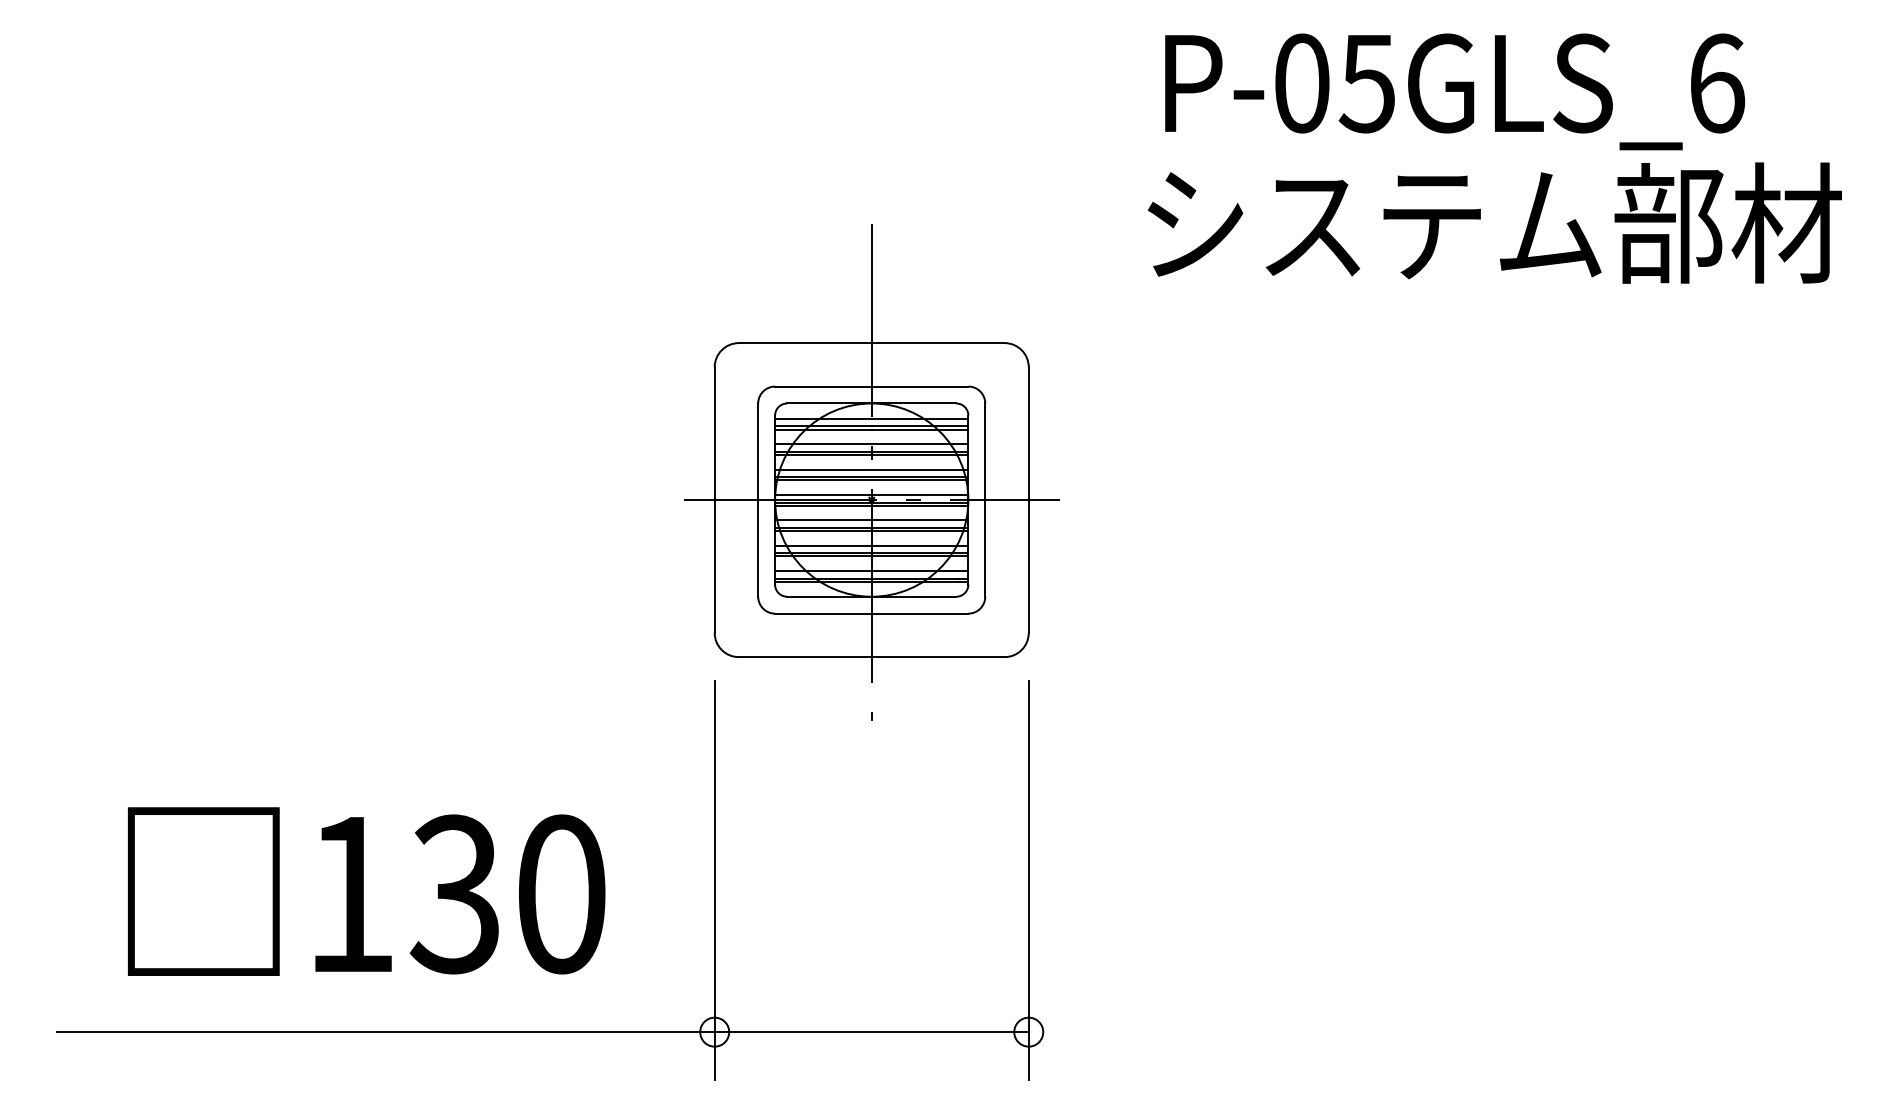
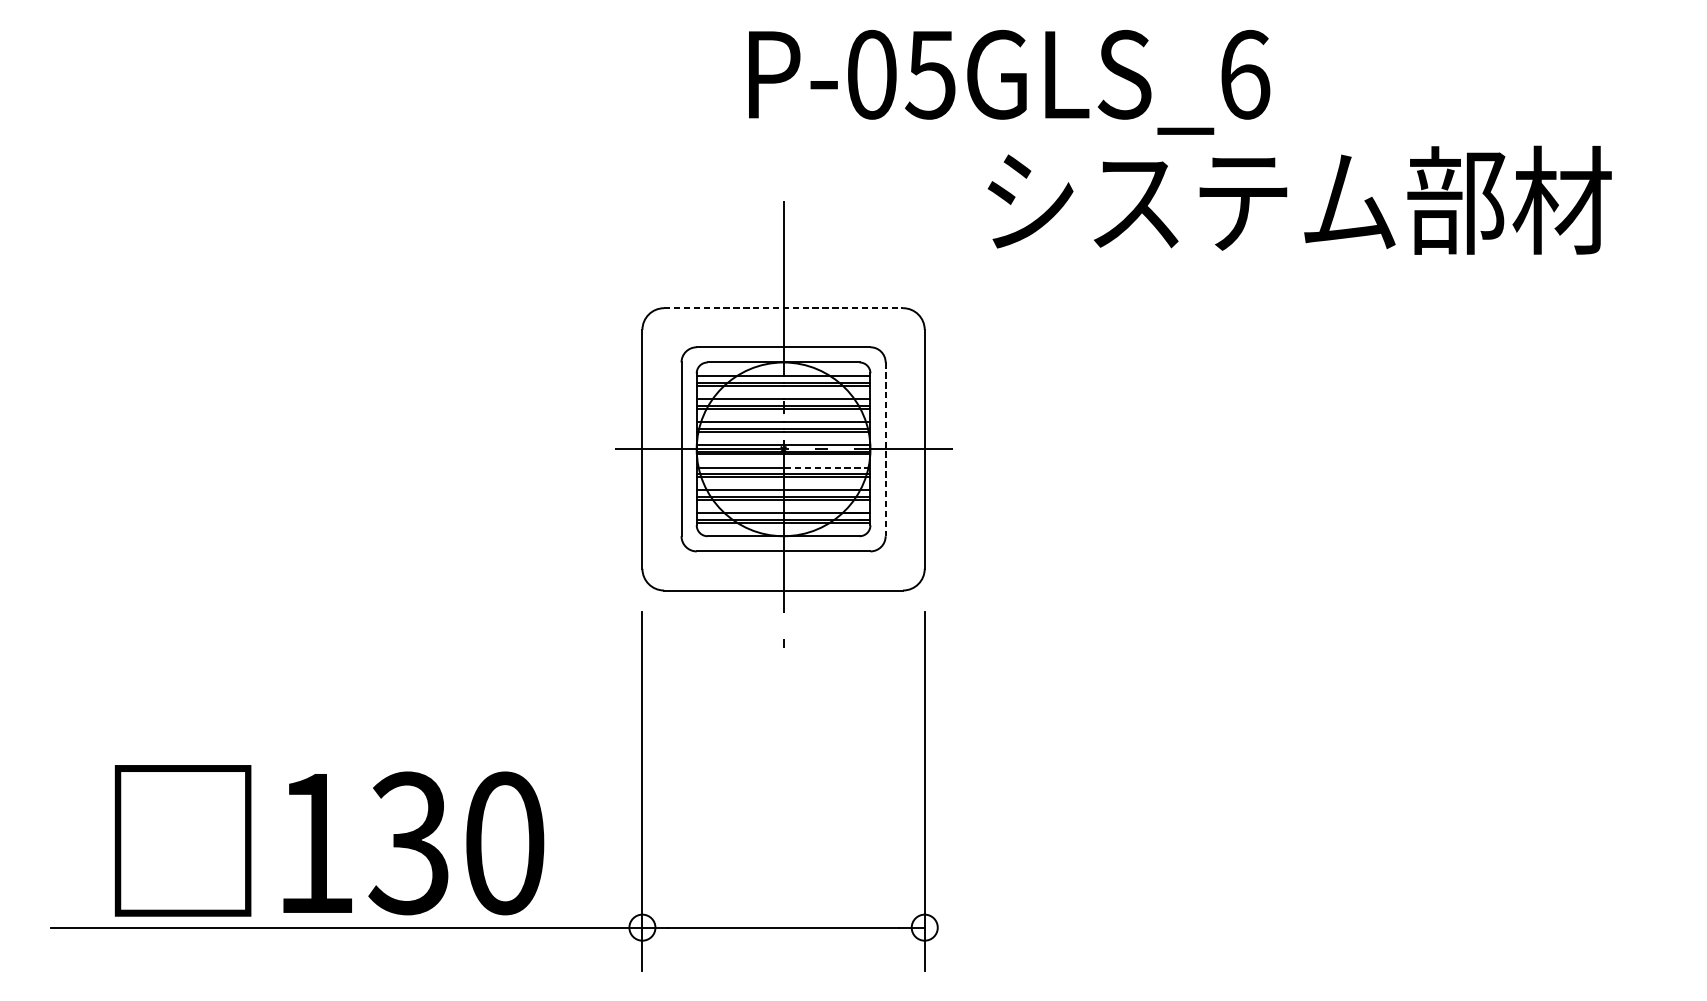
text: (1455, 91) -> (1009, 82), moved
text: (1494, 222) -> (1299, 199), moved
line: (871, 343) -> (783, 308), solid -> dashed
line: (985, 500) -> (885, 449), solid -> dashed
line: (919, 520) -> (826, 467), solid -> dashed
text: (366, 891) -> (329, 840), moved

